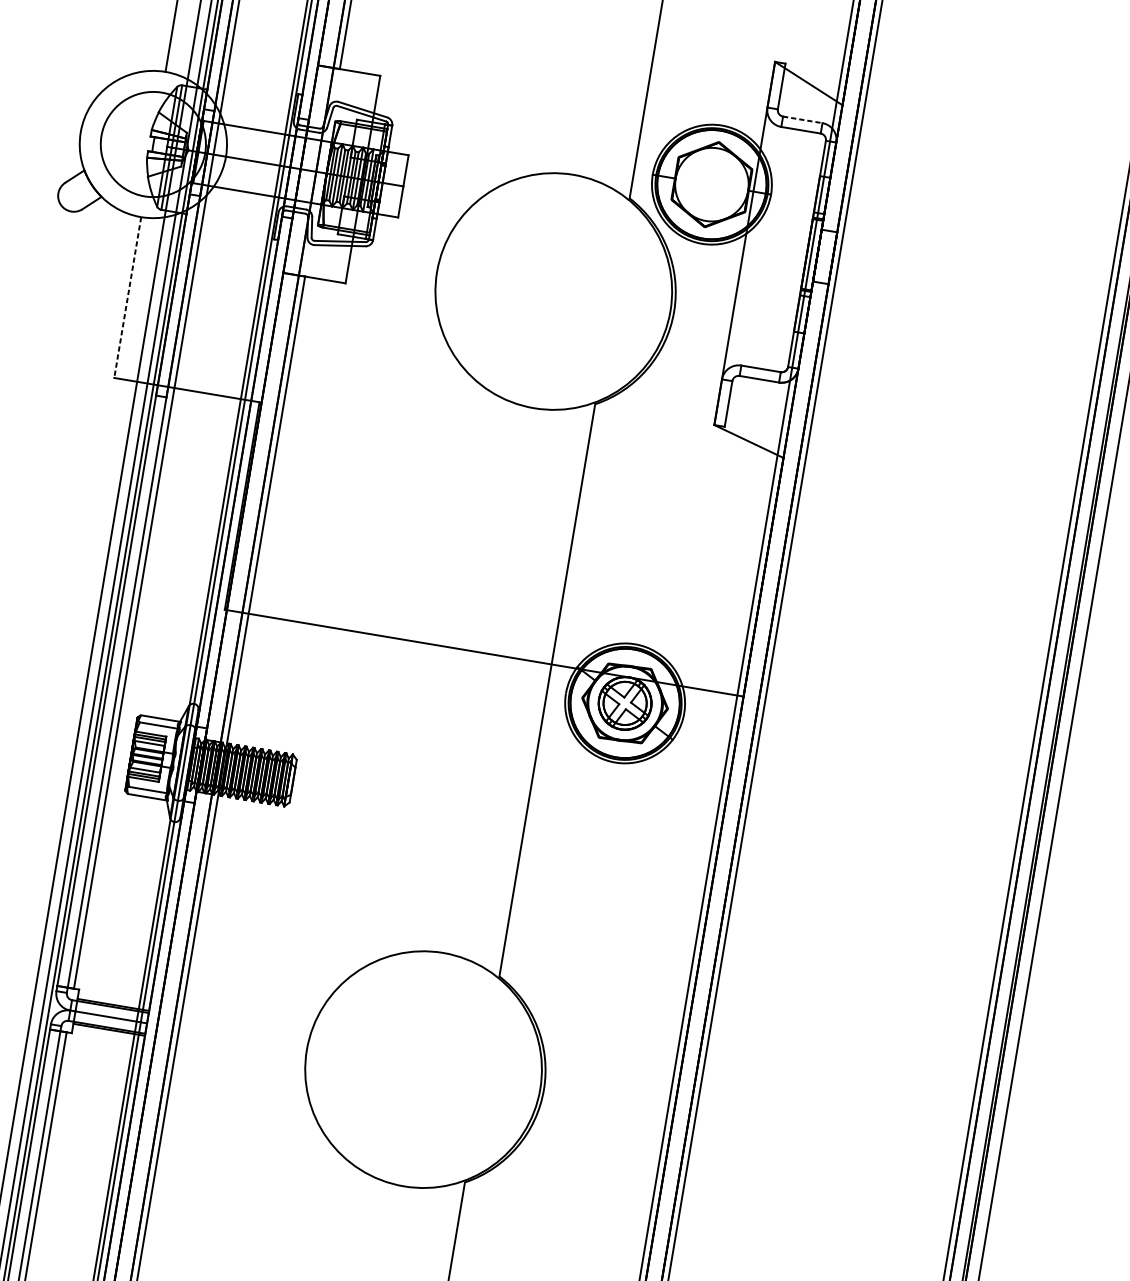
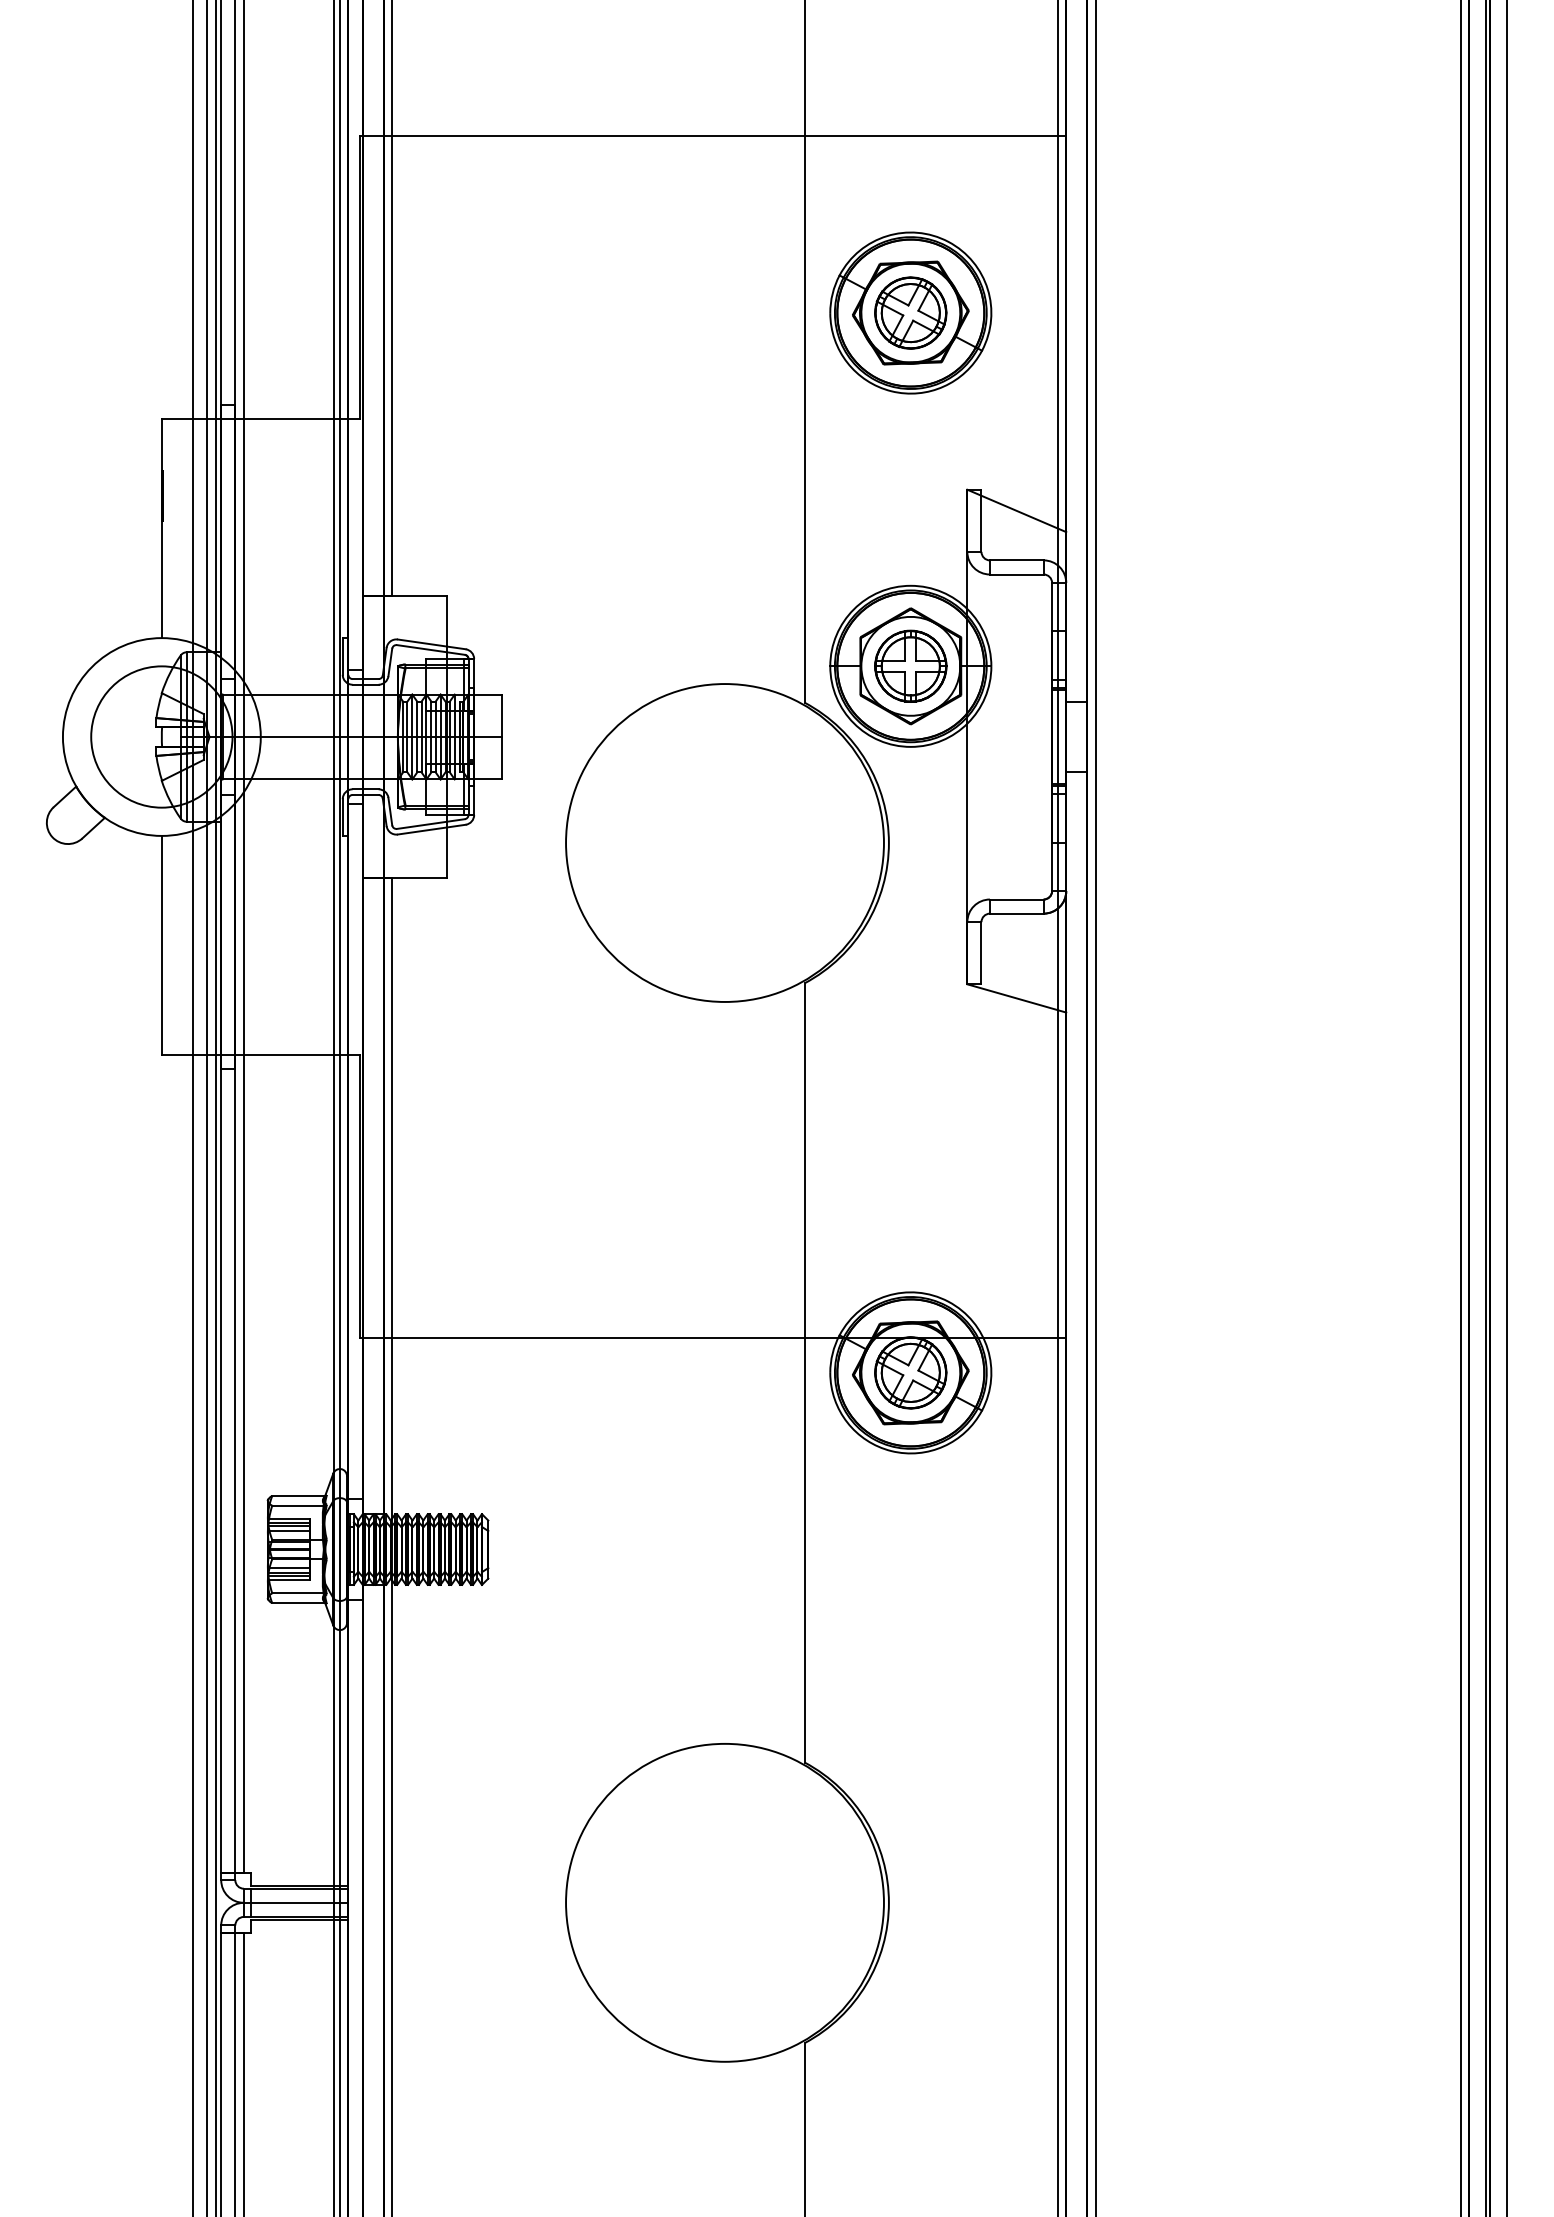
line: (802, 119) -> (1016, 560), dashed -> solid
part: (711, 184) -> (910, 665), added
line: (127, 297) -> (161, 945), dashed -> solid

